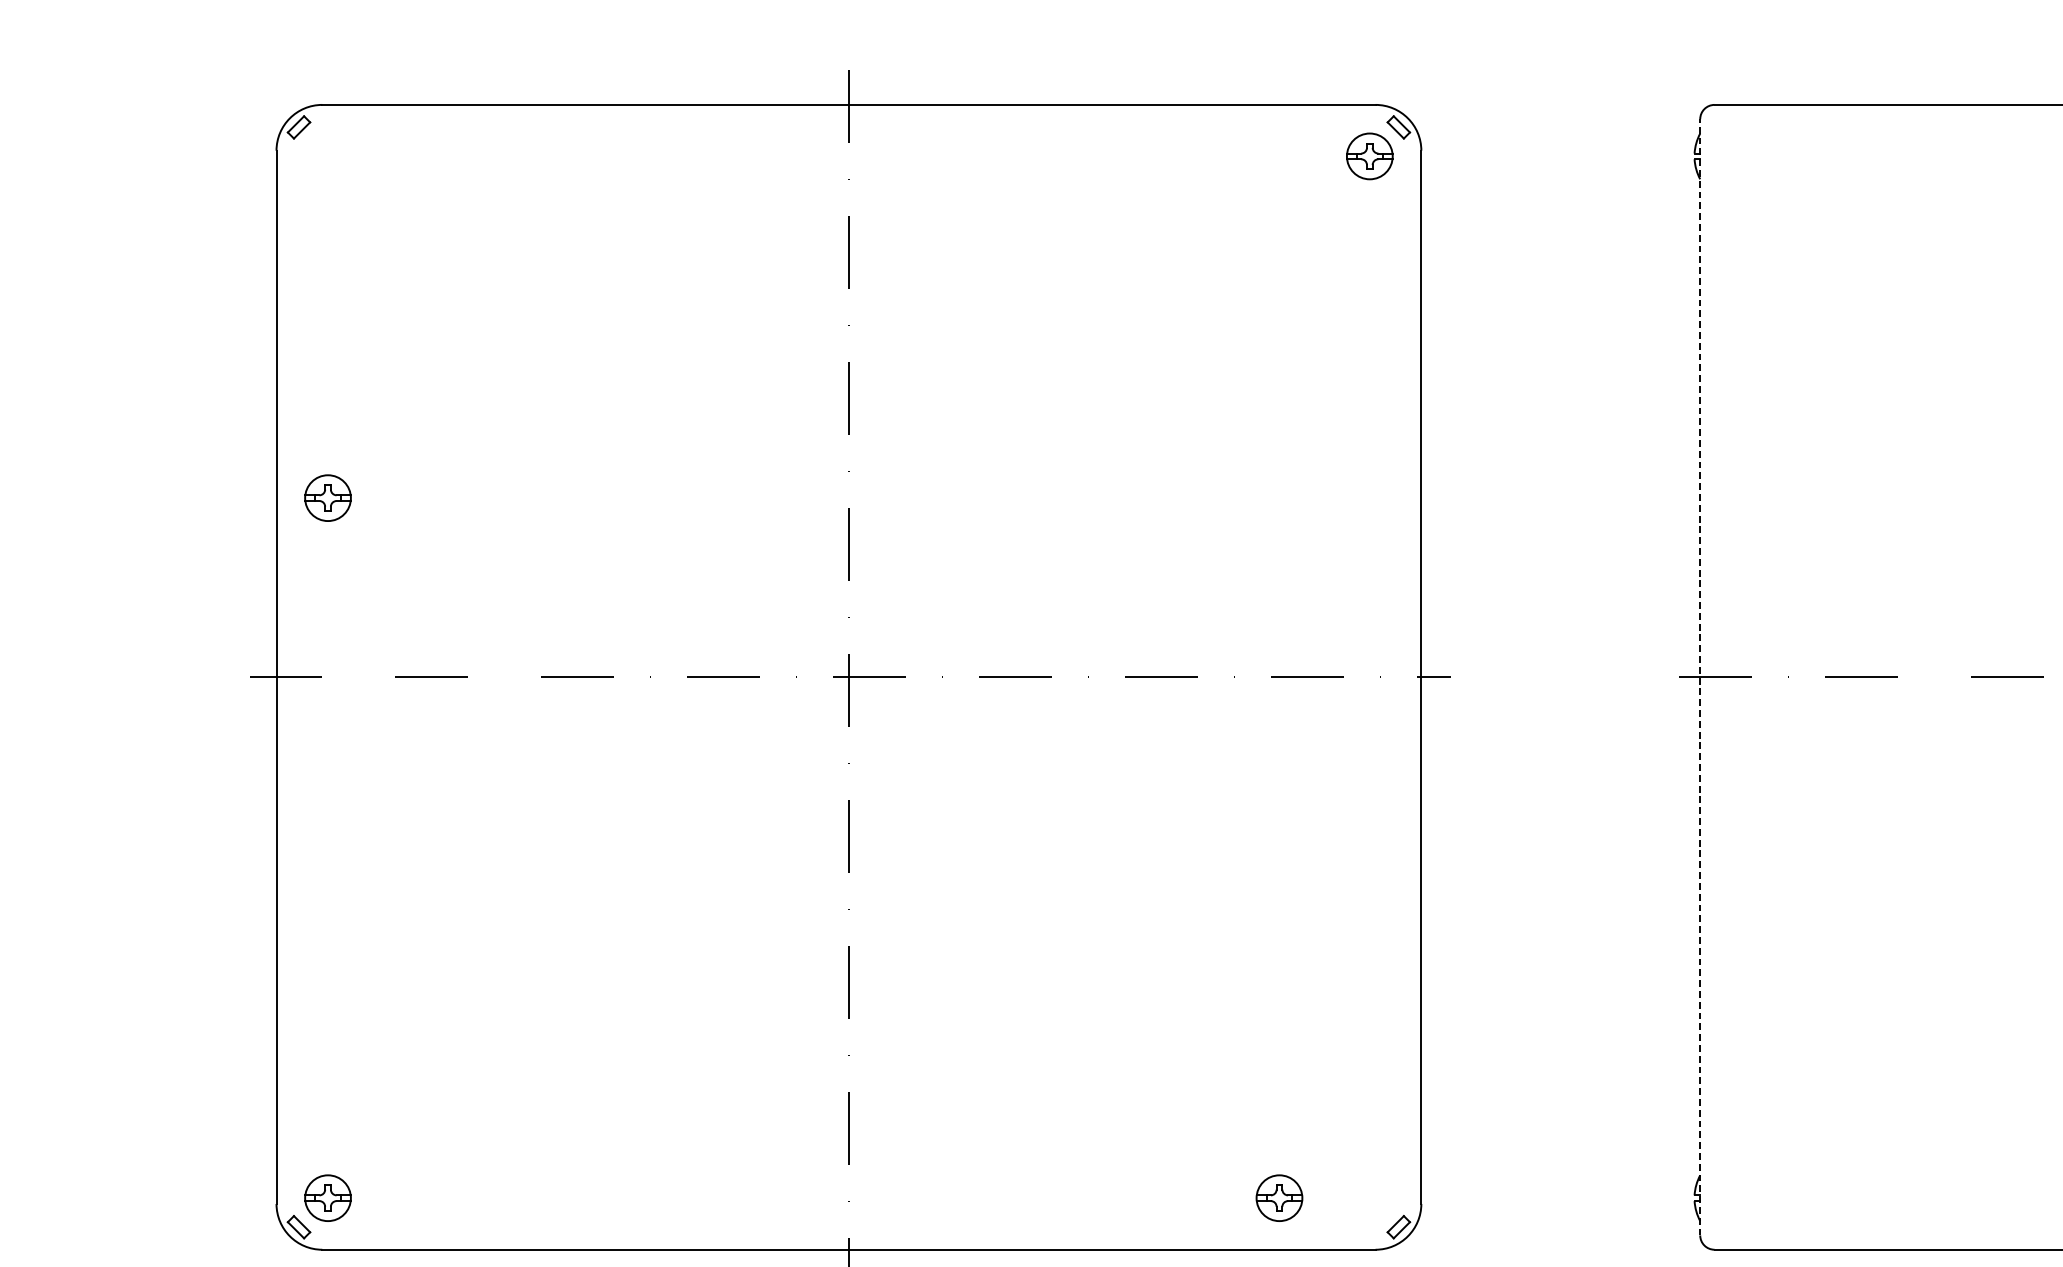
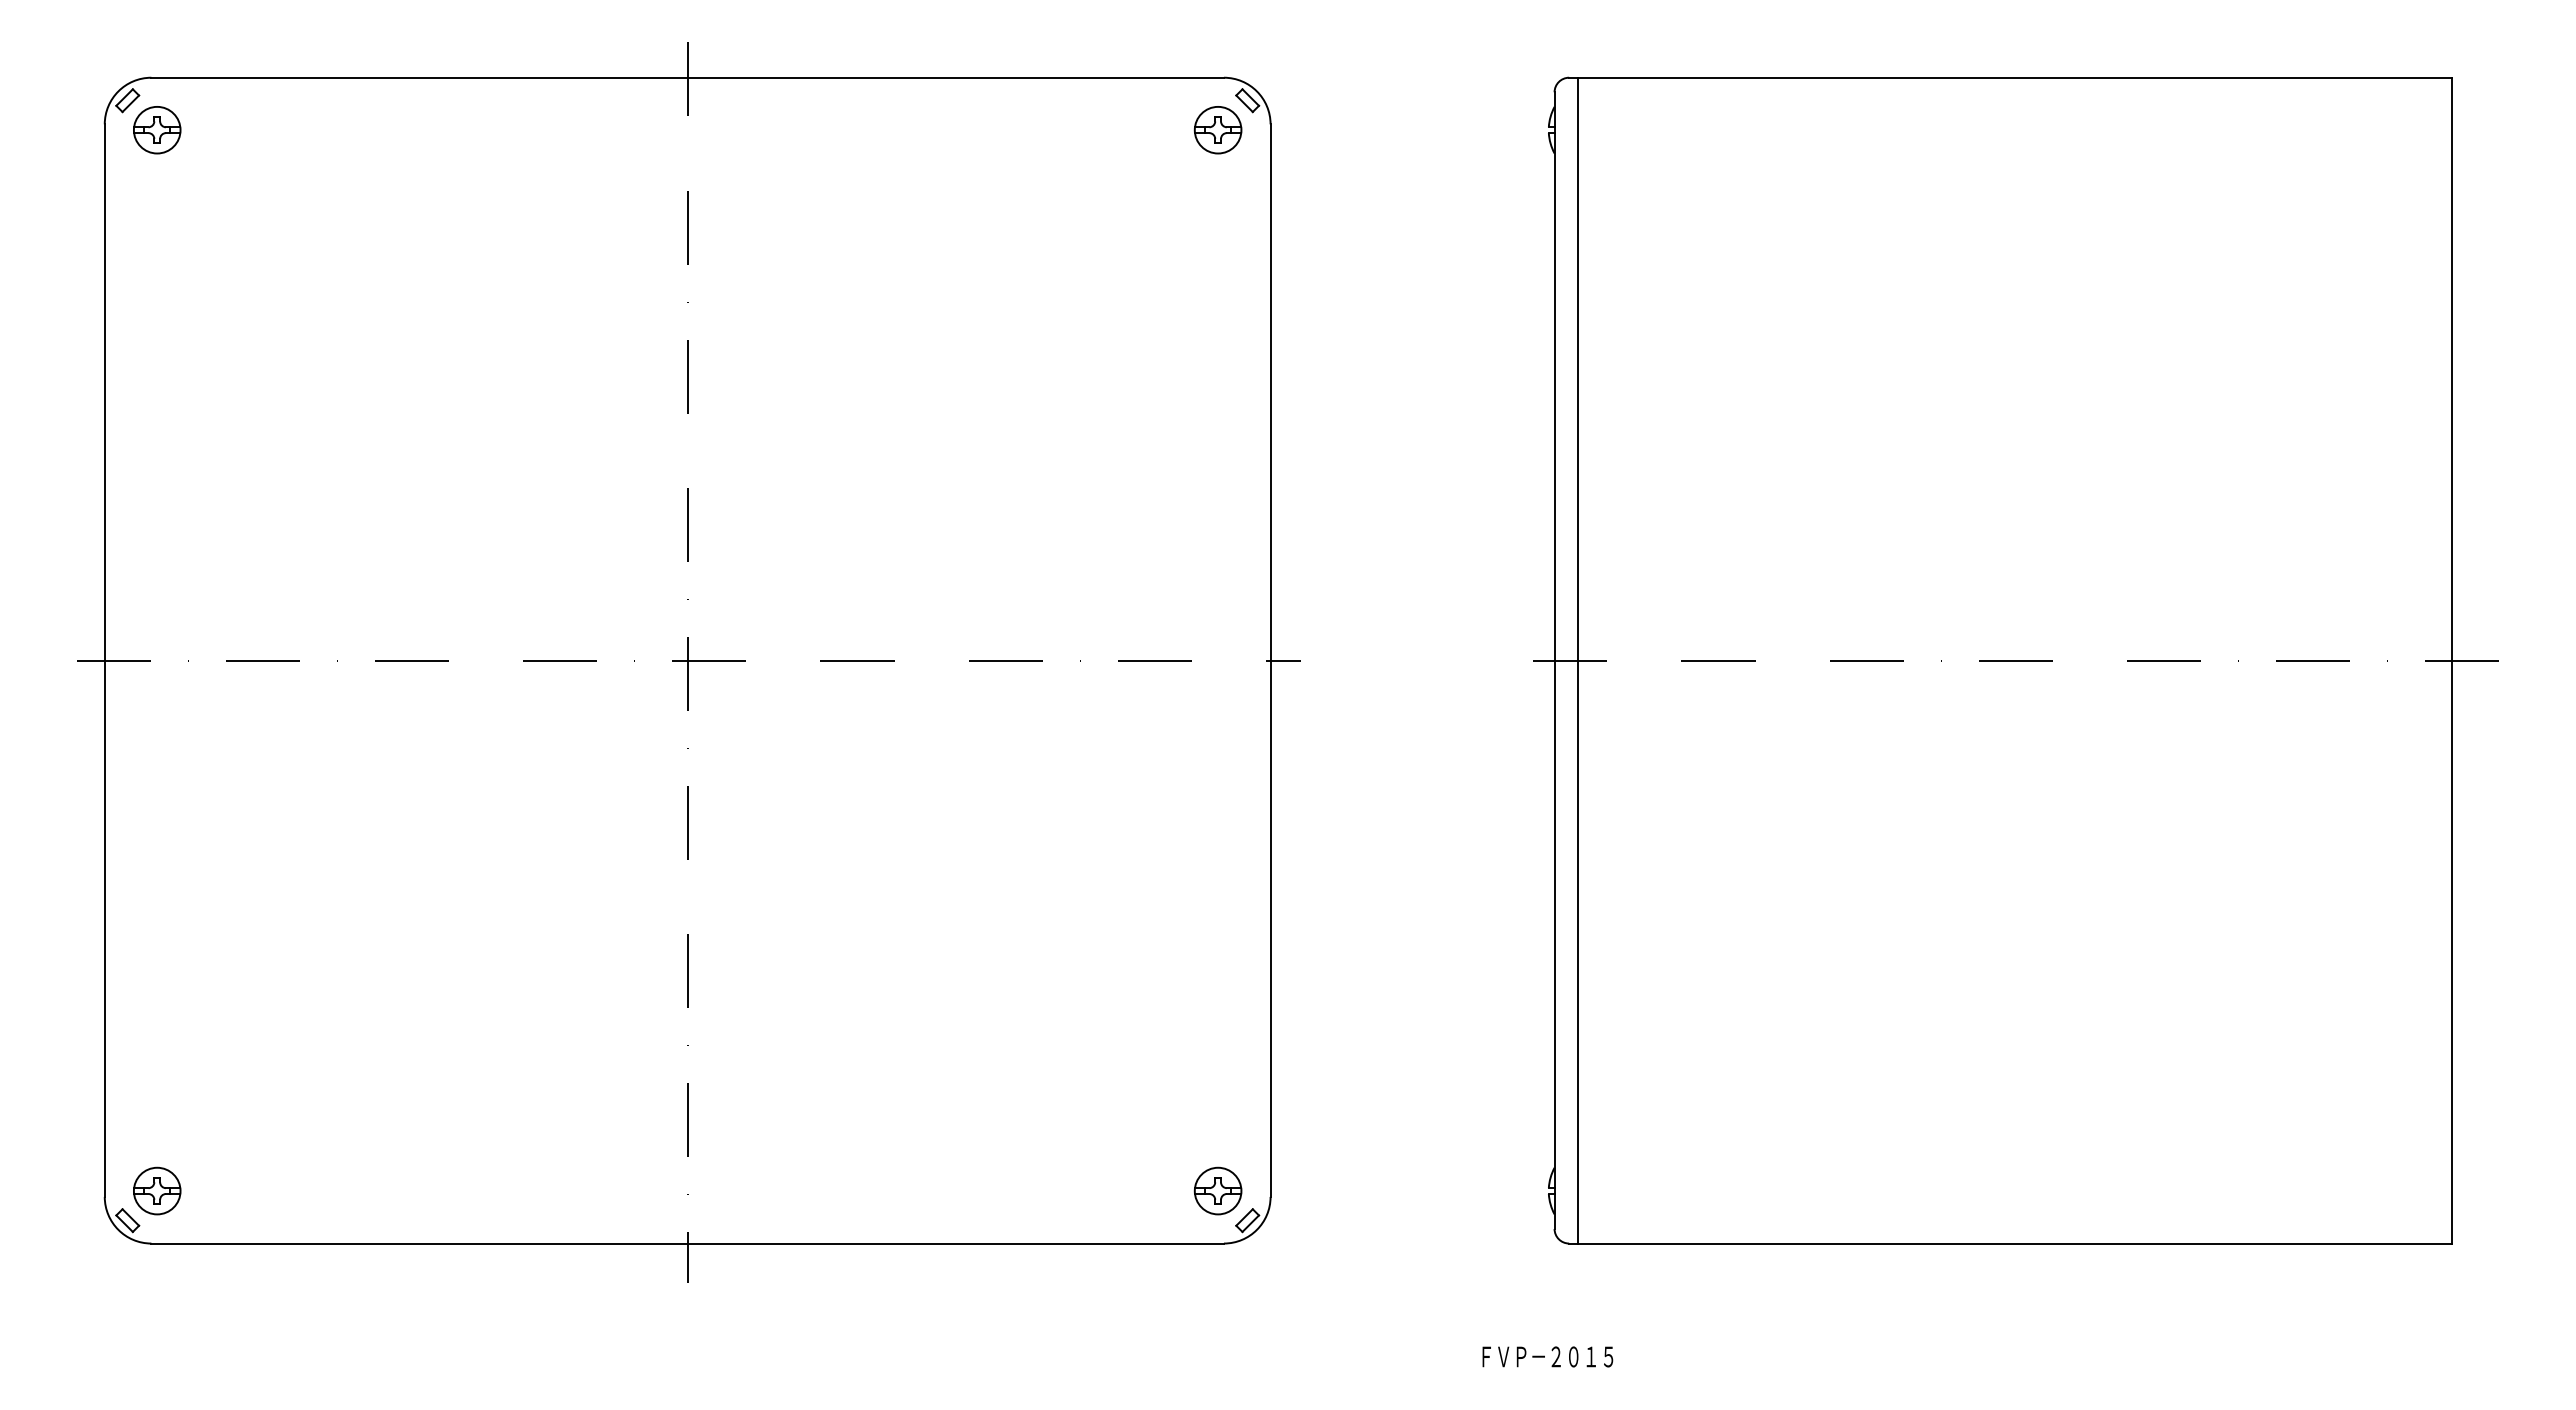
part: (328, 498) -> (157, 130), moved
line: (1700, 677) -> (1554, 660), dashed -> solid
line: (1722, 677) -> (1577, 660), added
part: (1278, 1197) -> (1217, 1190), moved

